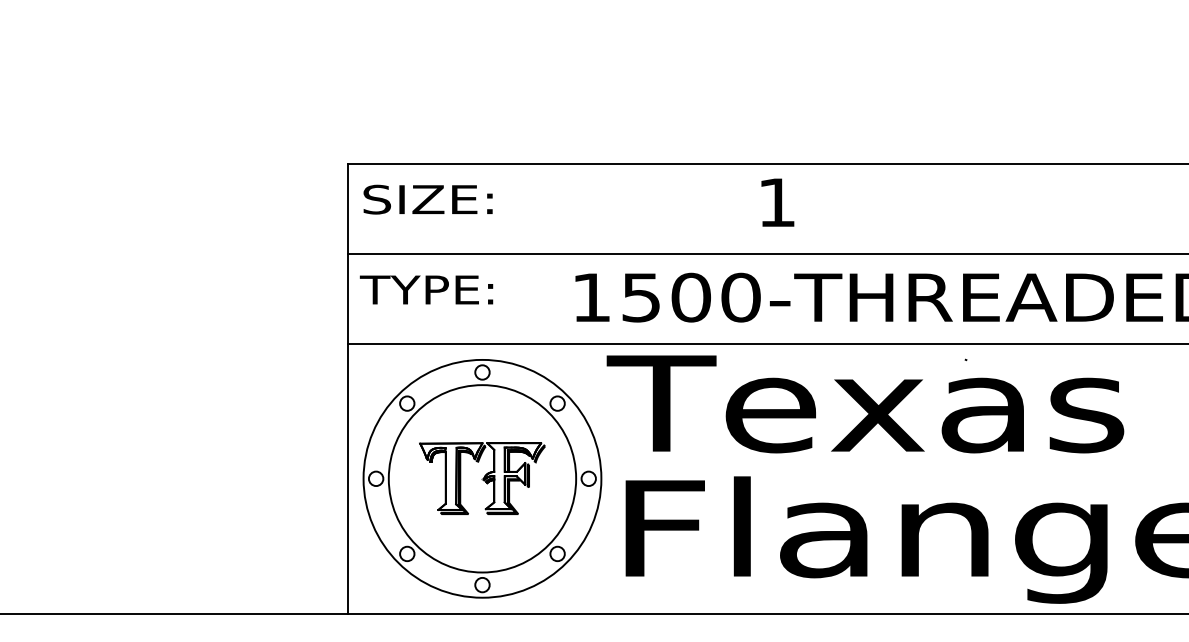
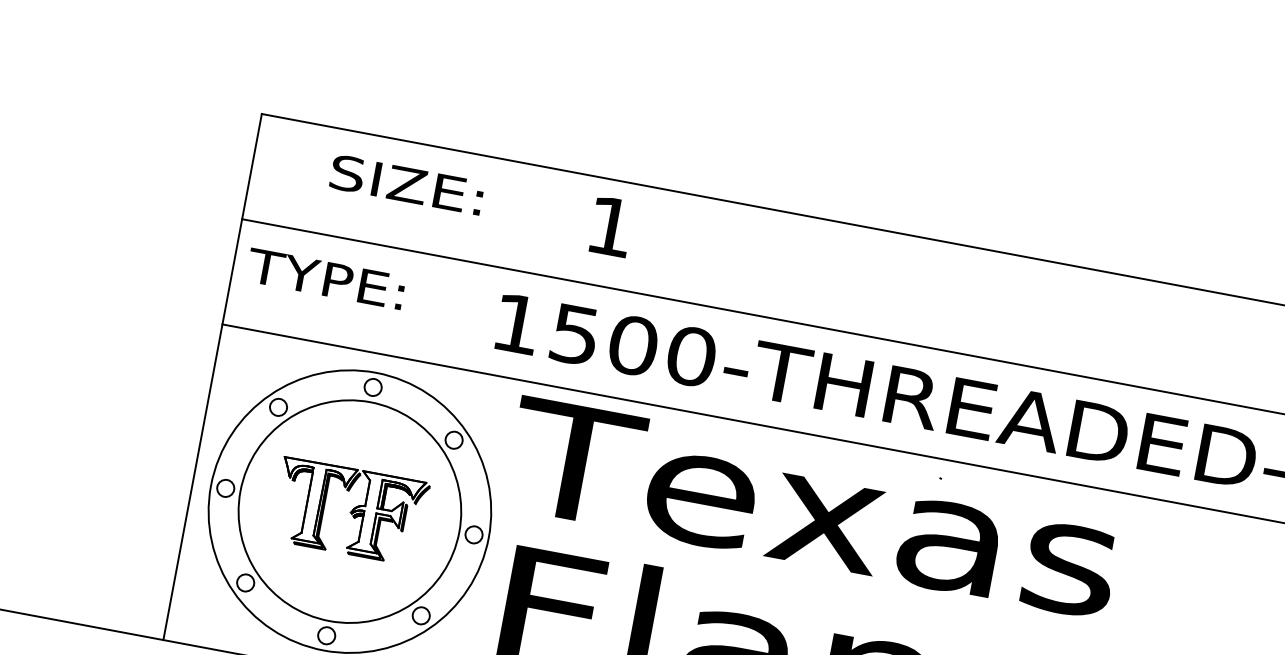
text: (427, 199) -> (406, 184), moved
text: (777, 202) -> (611, 226), moved

